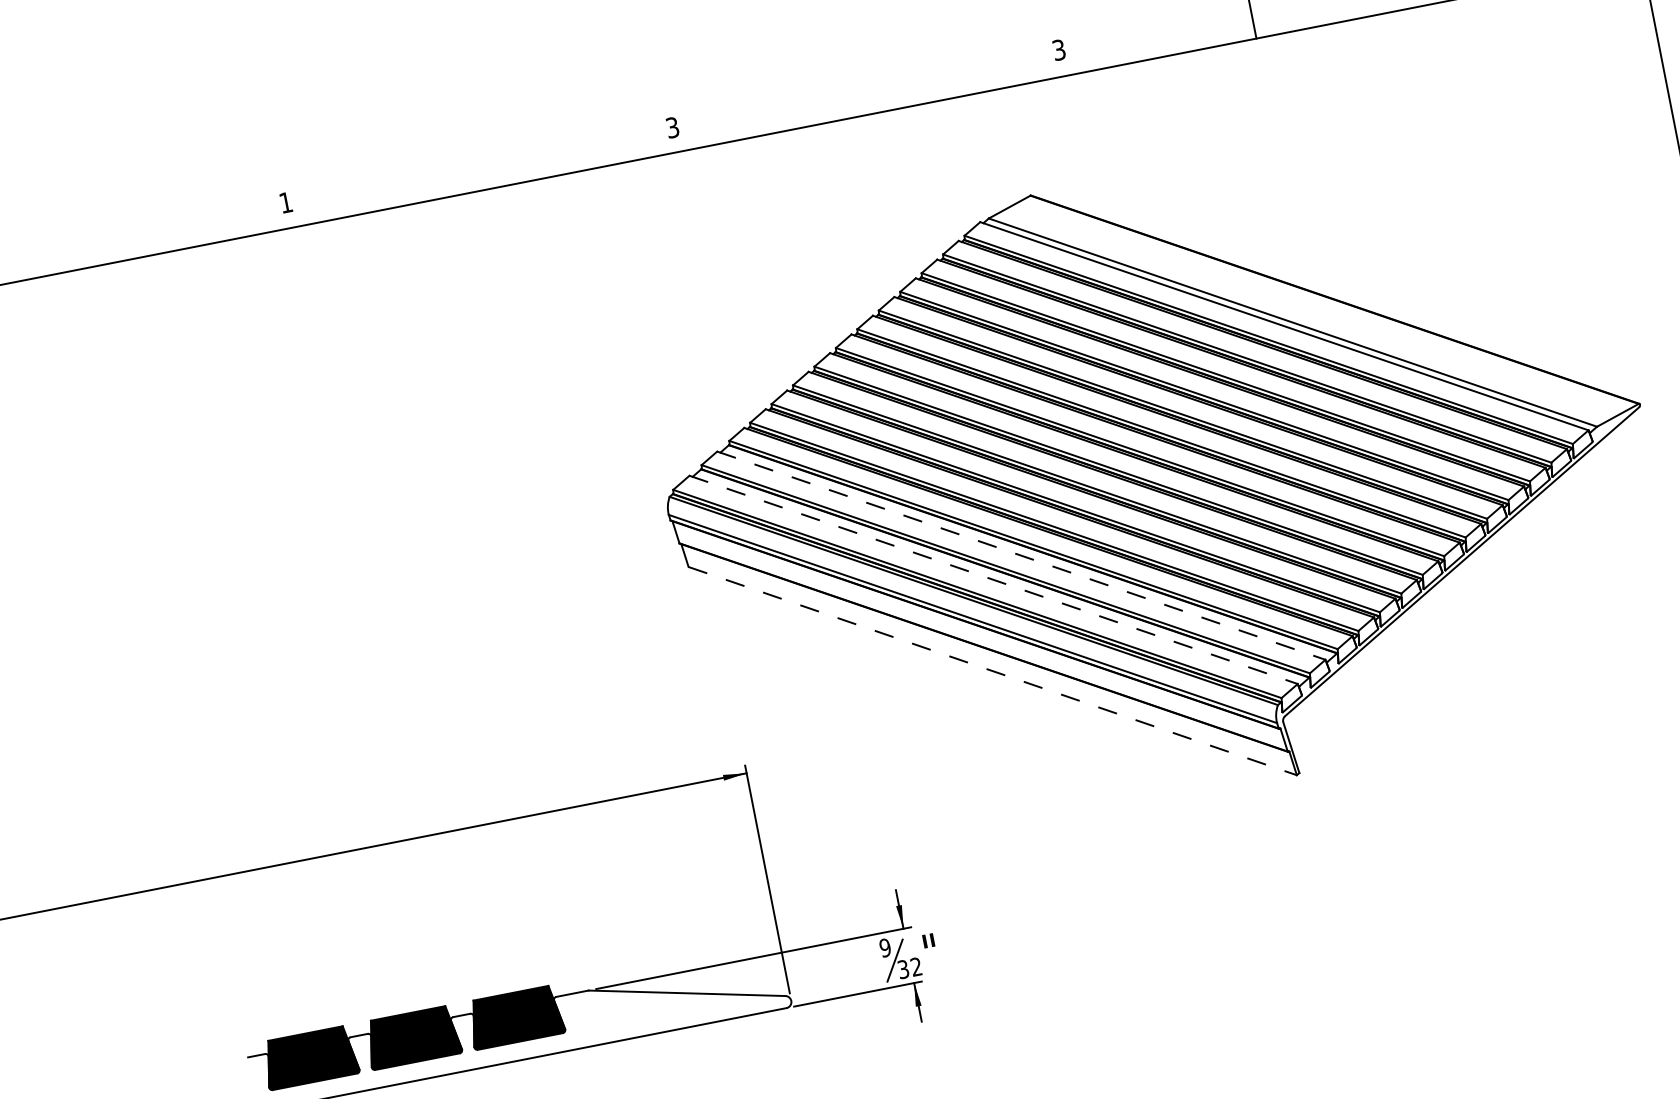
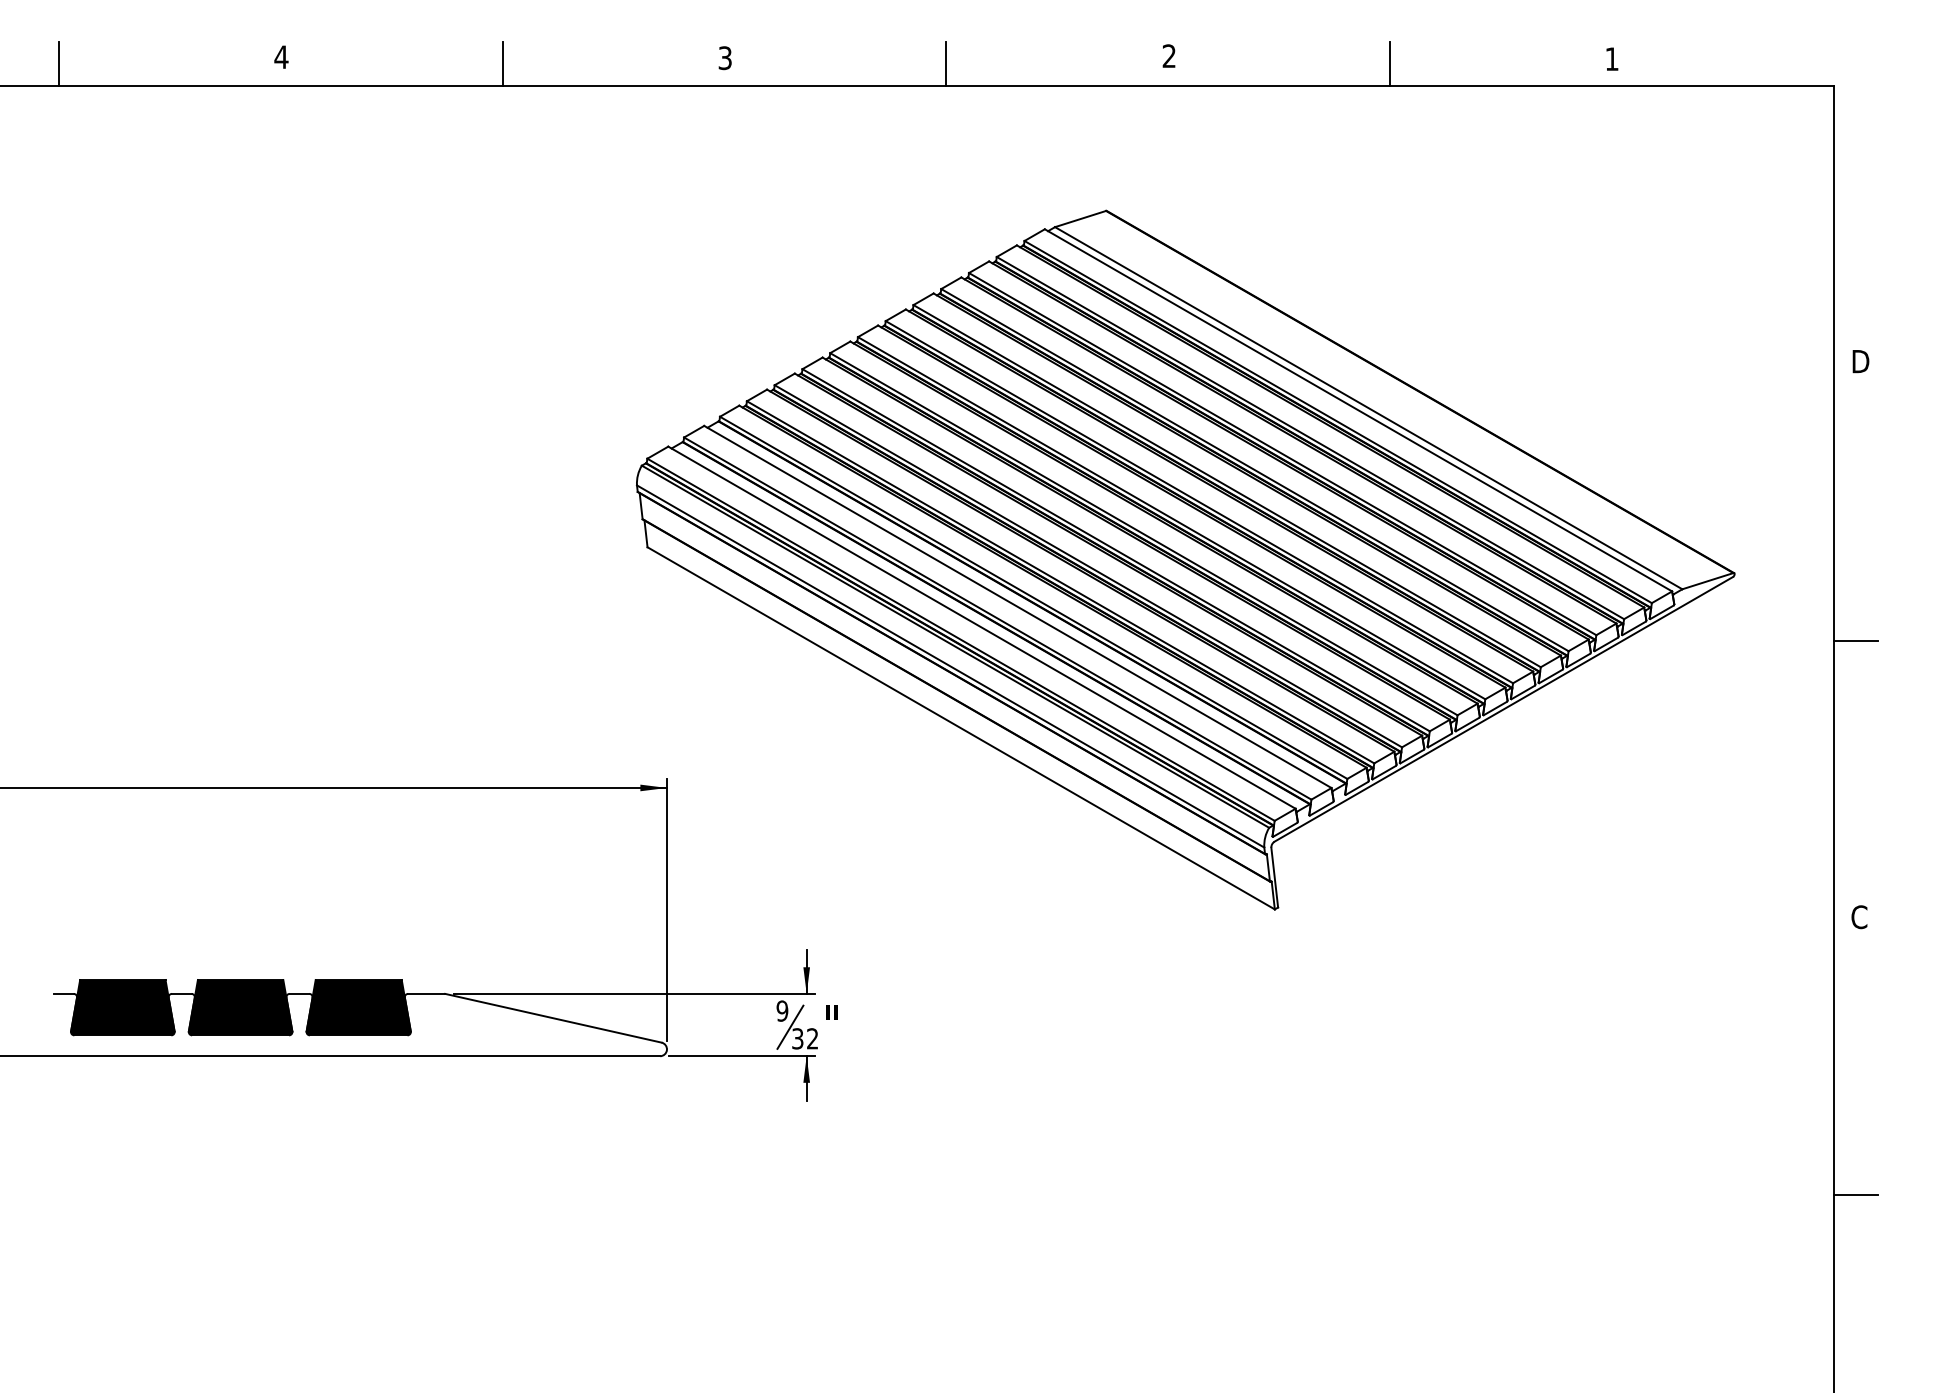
text: (1058, 50) -> (1168, 56), 3 -> 2
line: (866, 94) -> (946, 63), added
line: (479, 170) -> (502, 63), added
text: (285, 202) -> (281, 56), 1 -> 4
line: (93, 246) -> (59, 63), added
line: (1021, 556) -> (1018, 607), dashed -> solid
line: (994, 579) -> (982, 627), dashed -> solid
line: (993, 671) -> (961, 728), dashed -> solid

